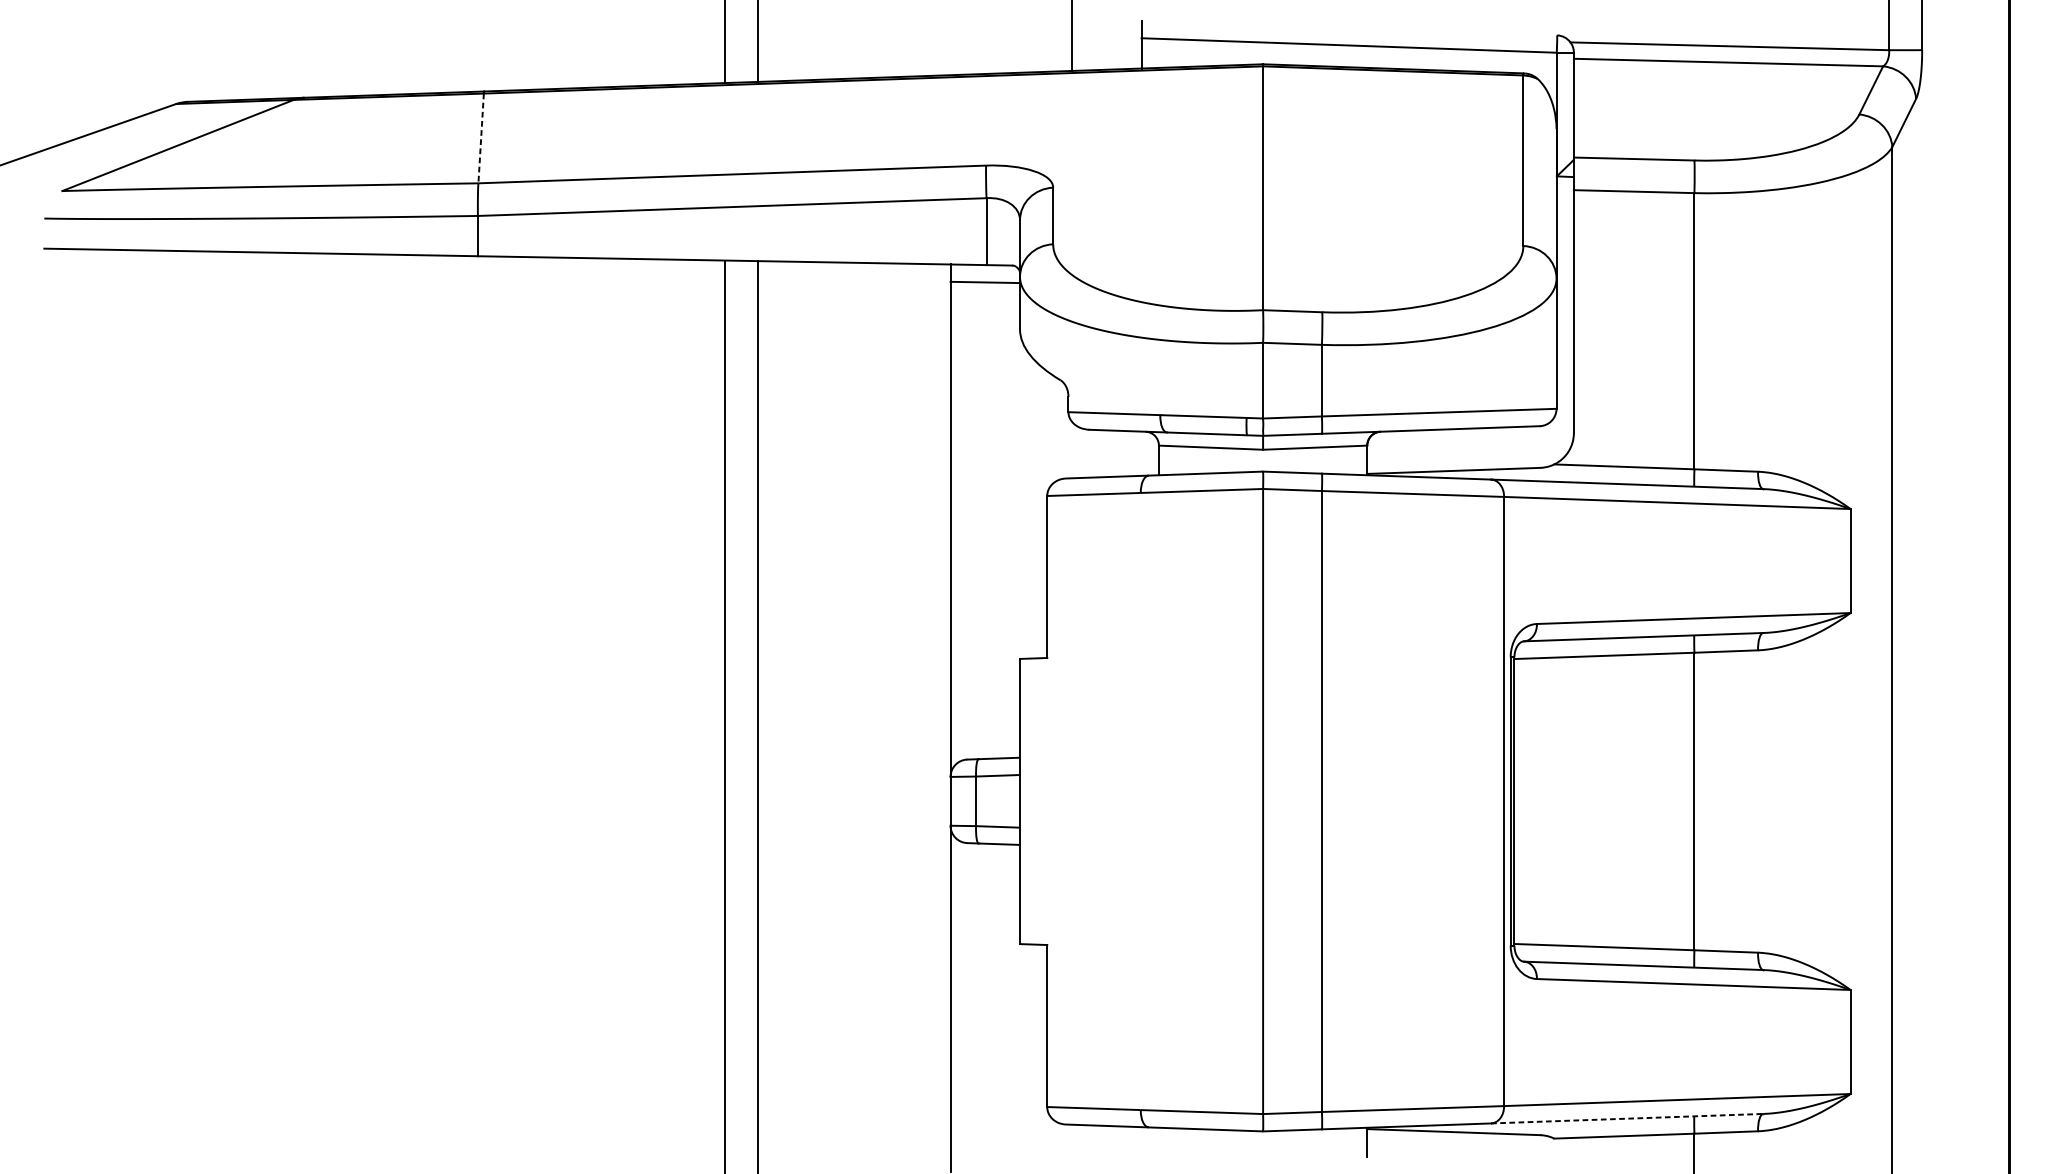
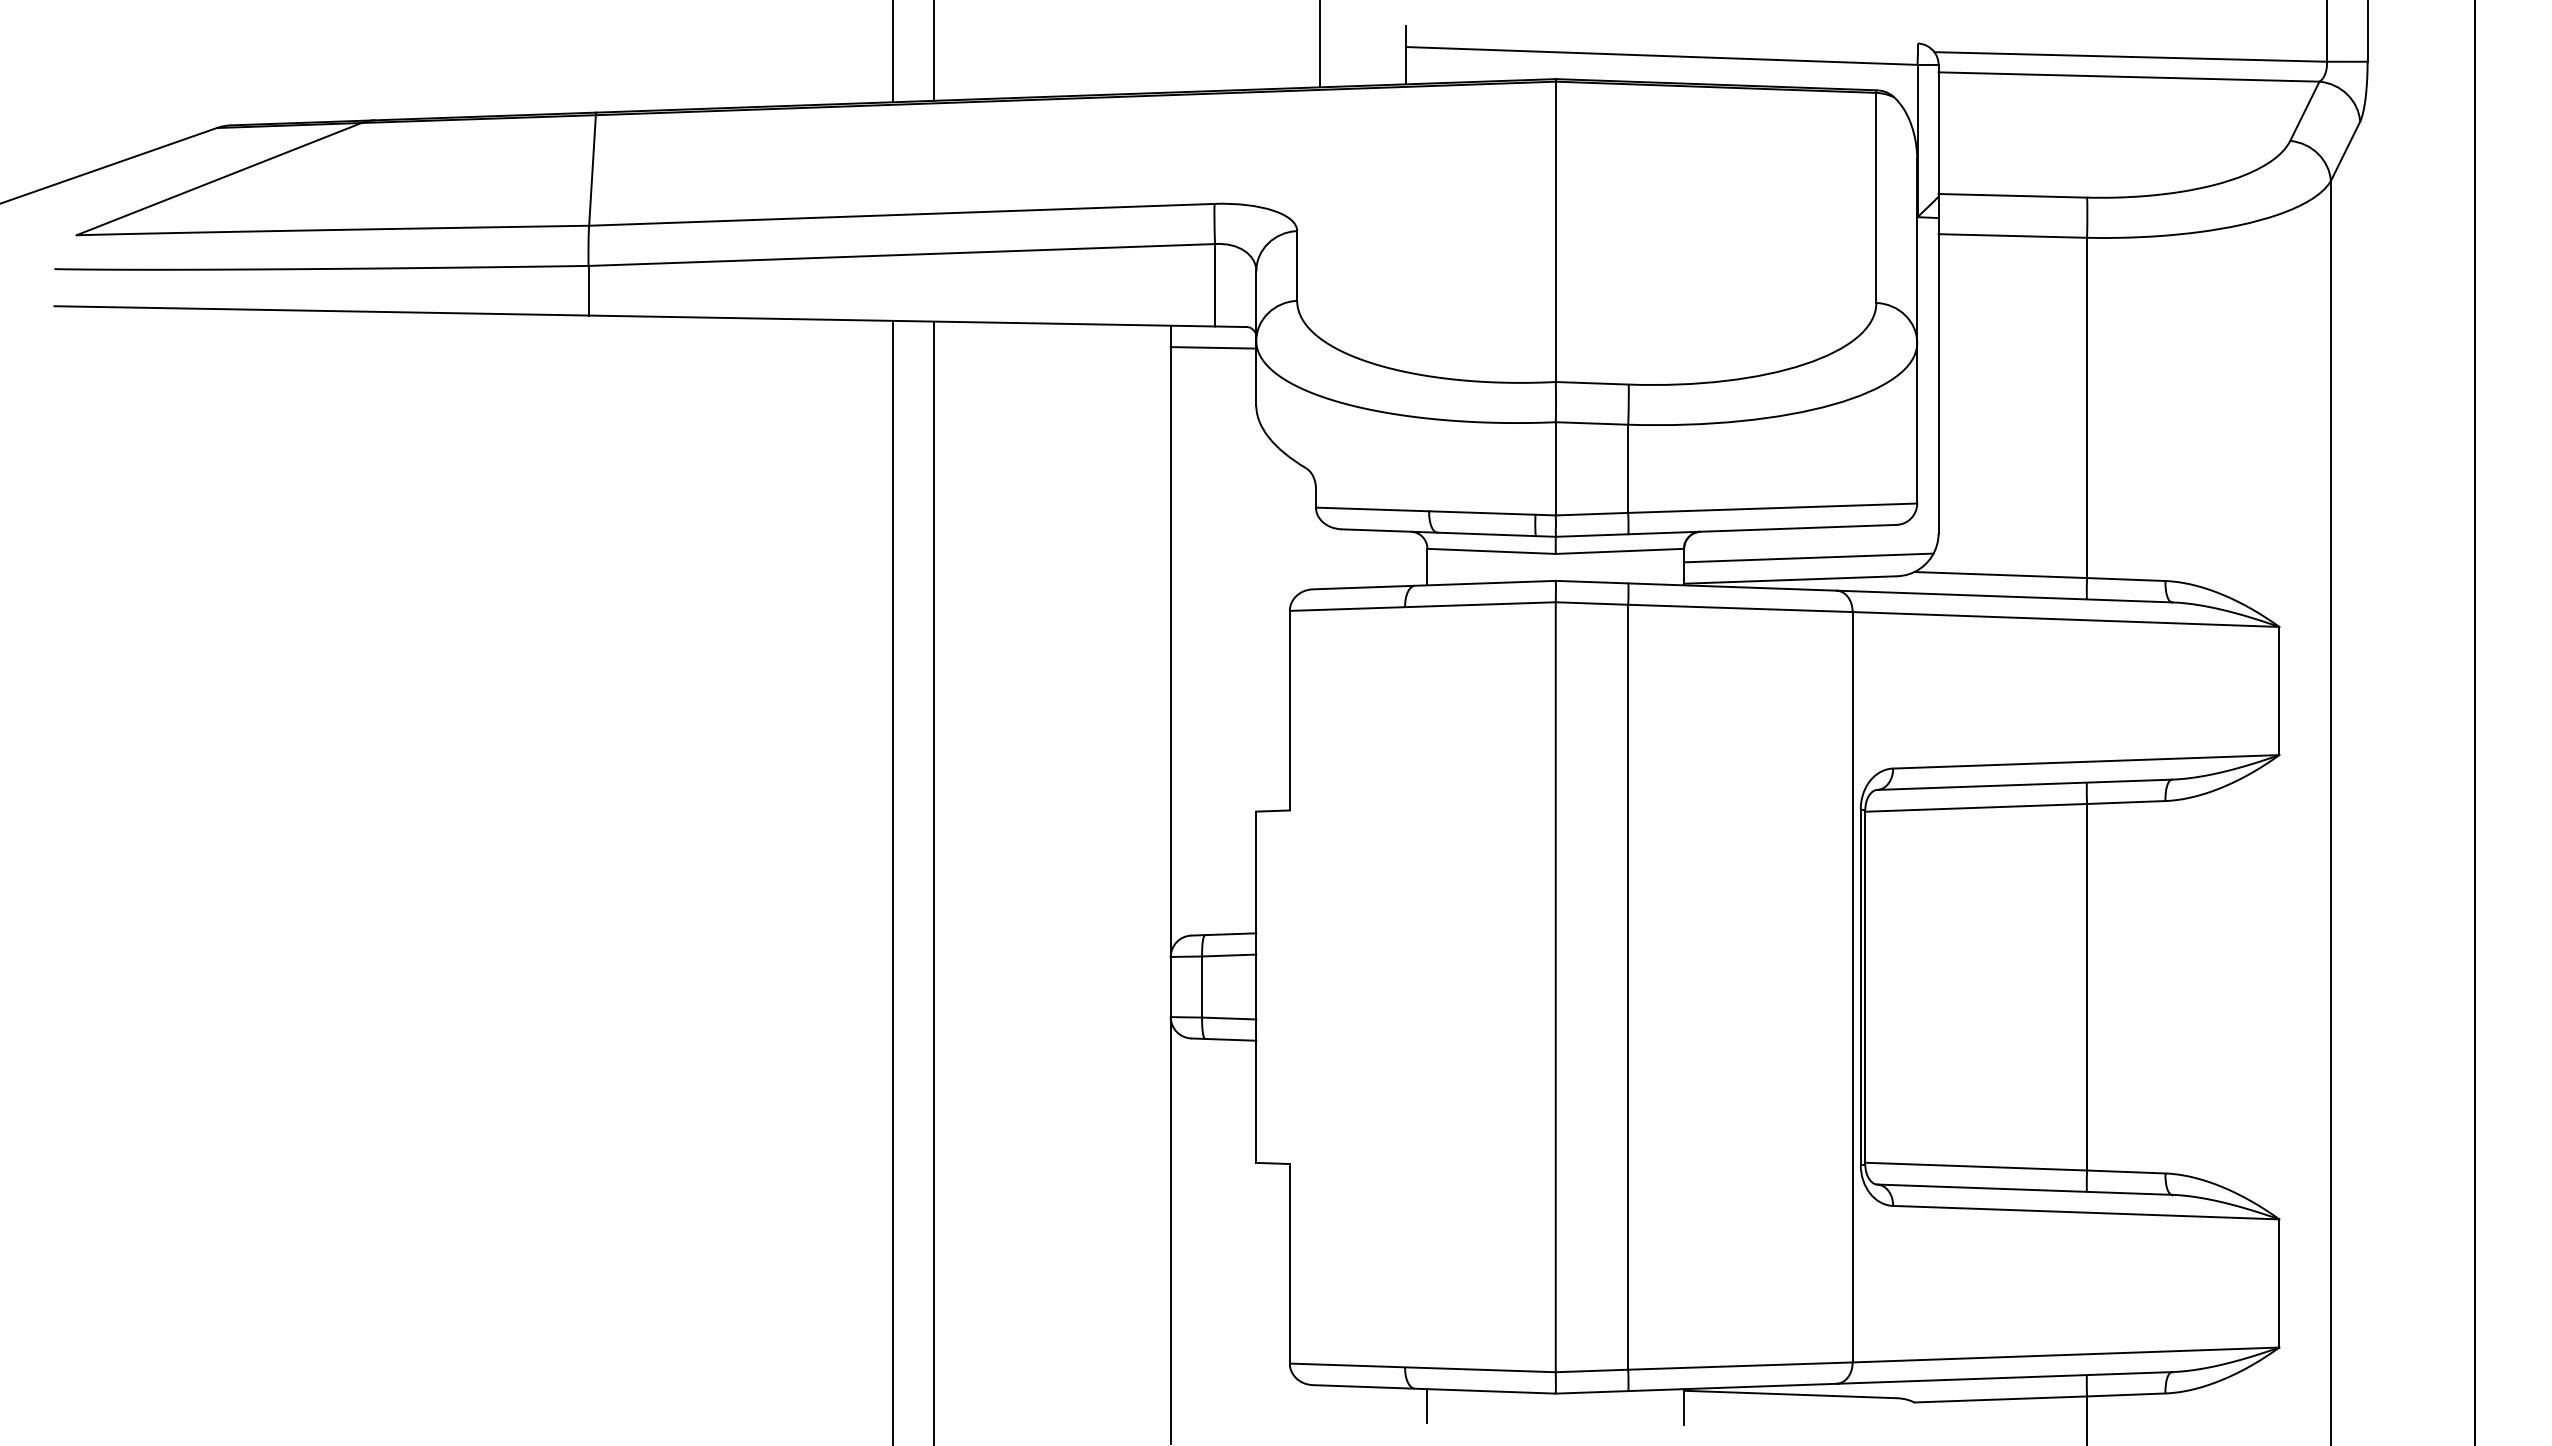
line: (481, 138) -> (592, 170), dashed -> solid
line: (1468, 452) -> (1808, 557), added
line: (1627, 1118) -> (2004, 1377), dashed -> solid
line: (1158, 1141) -> (1427, 1405), added

